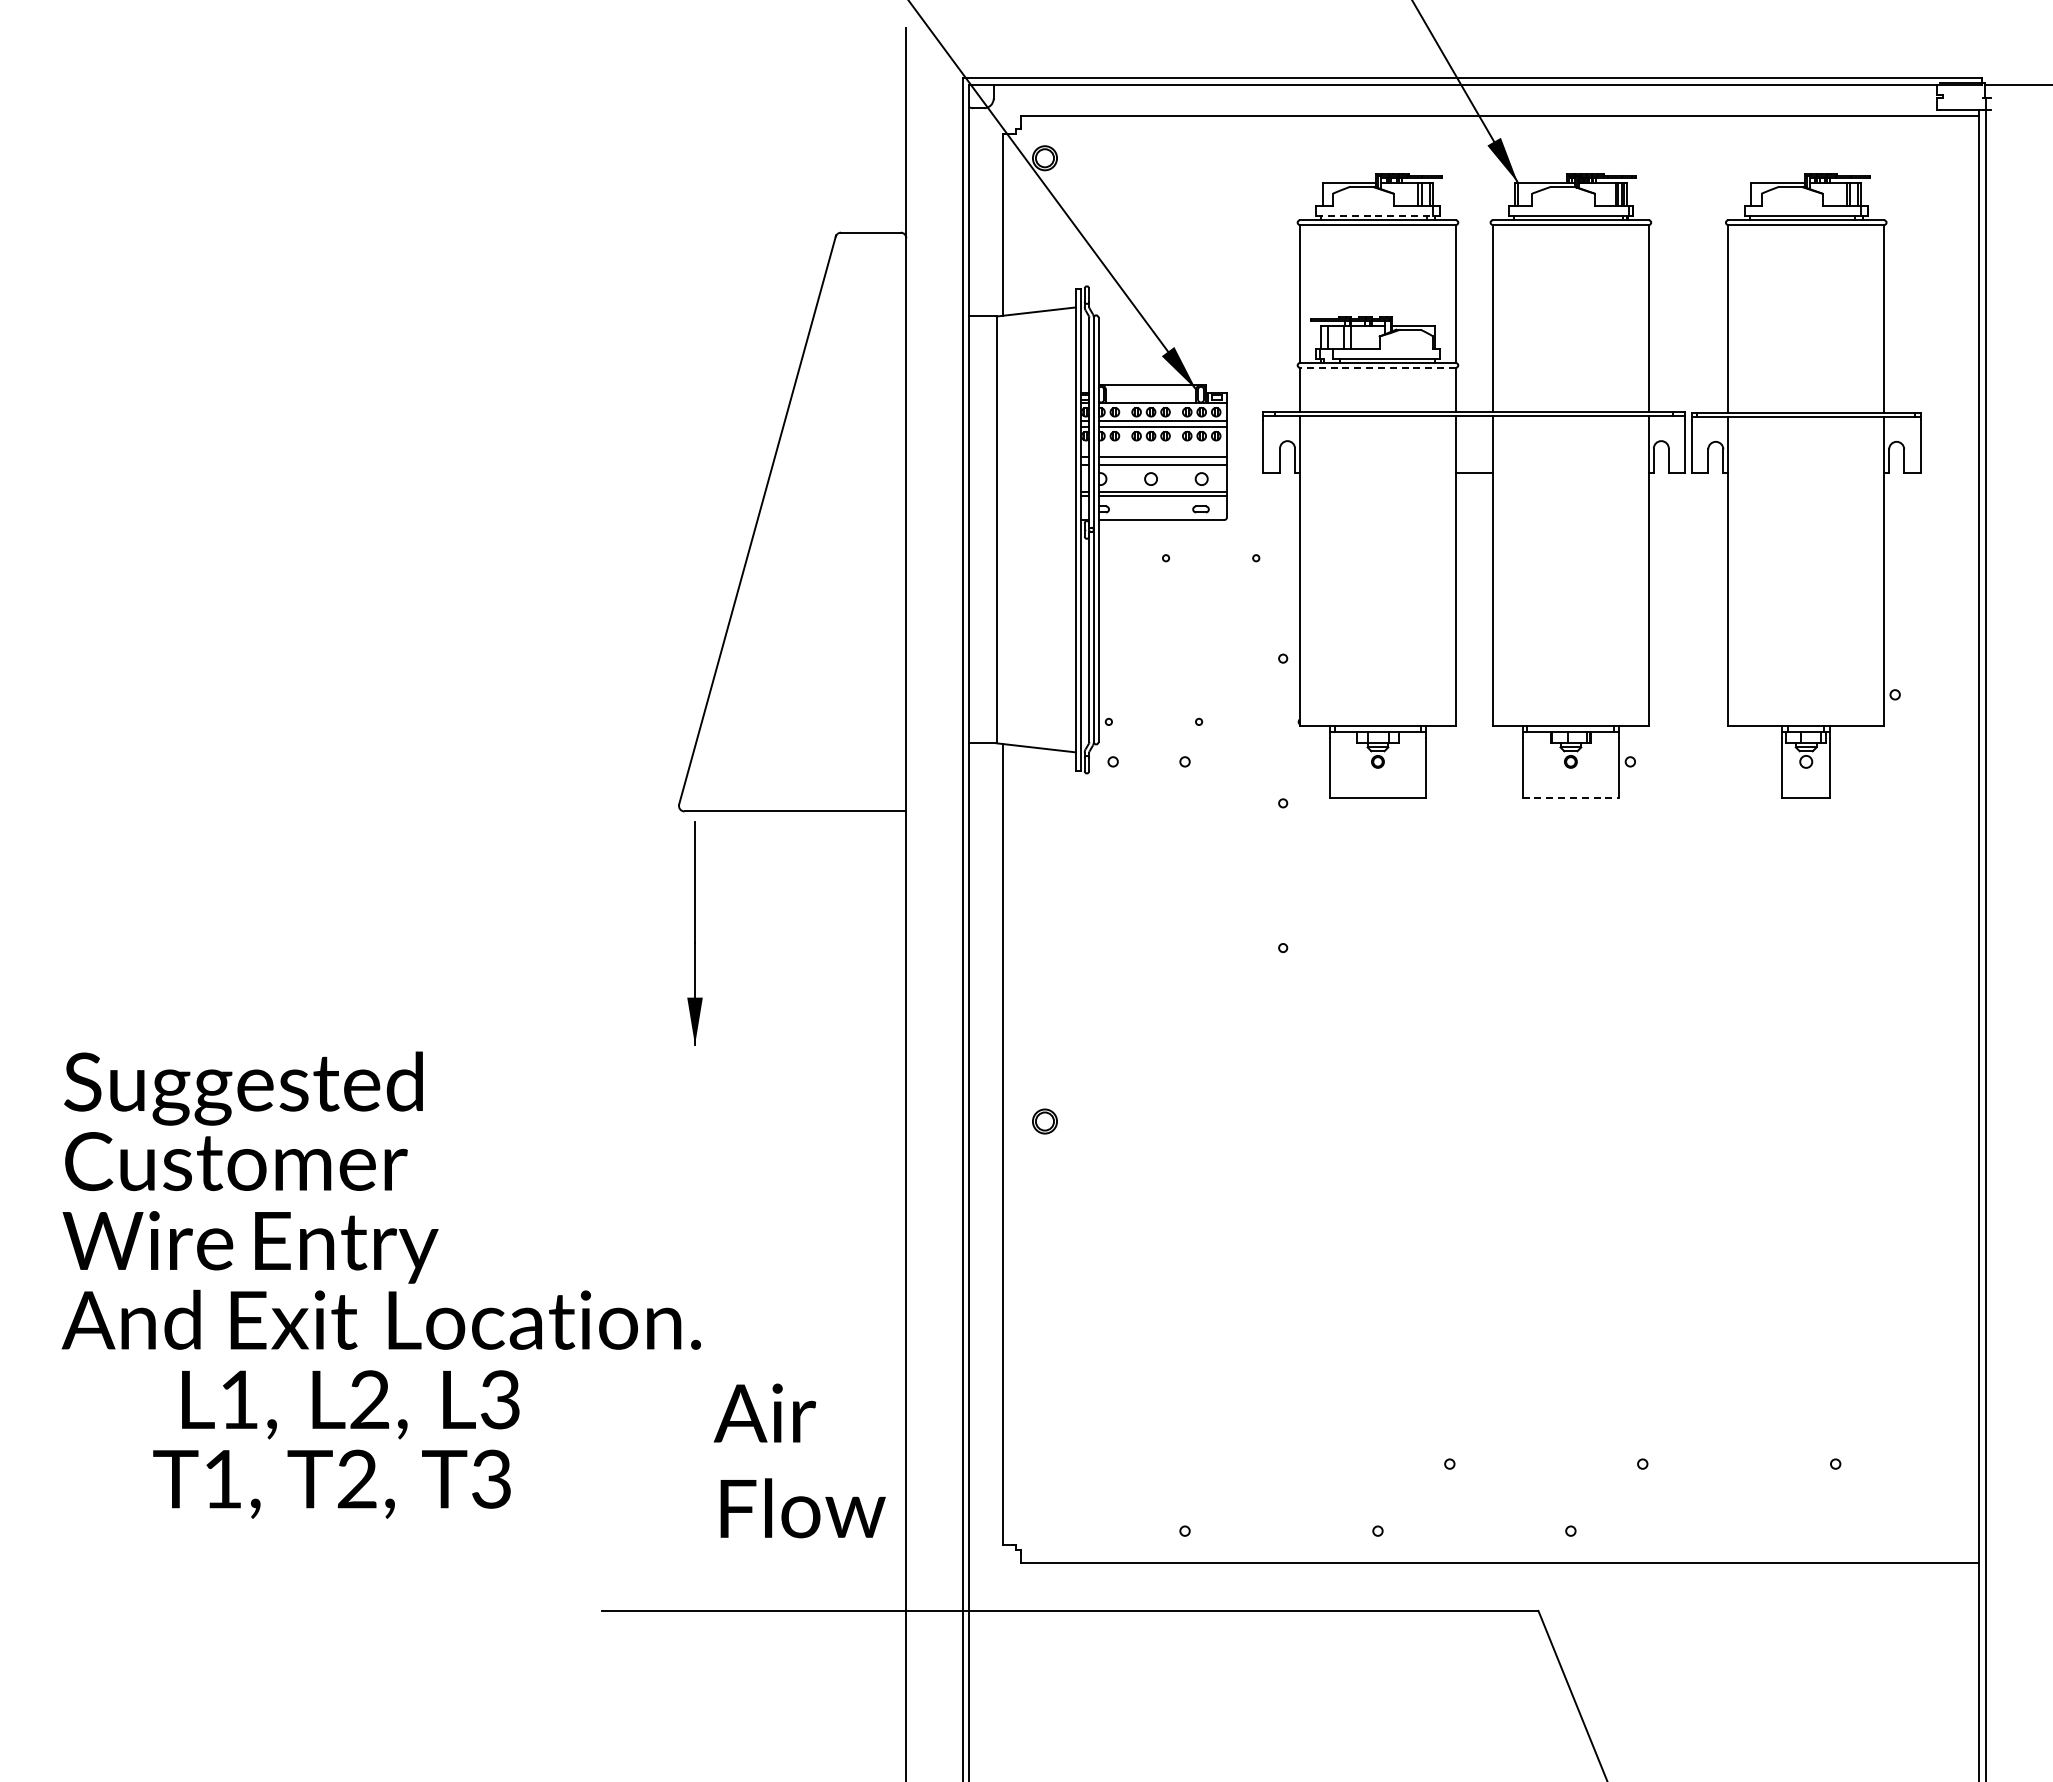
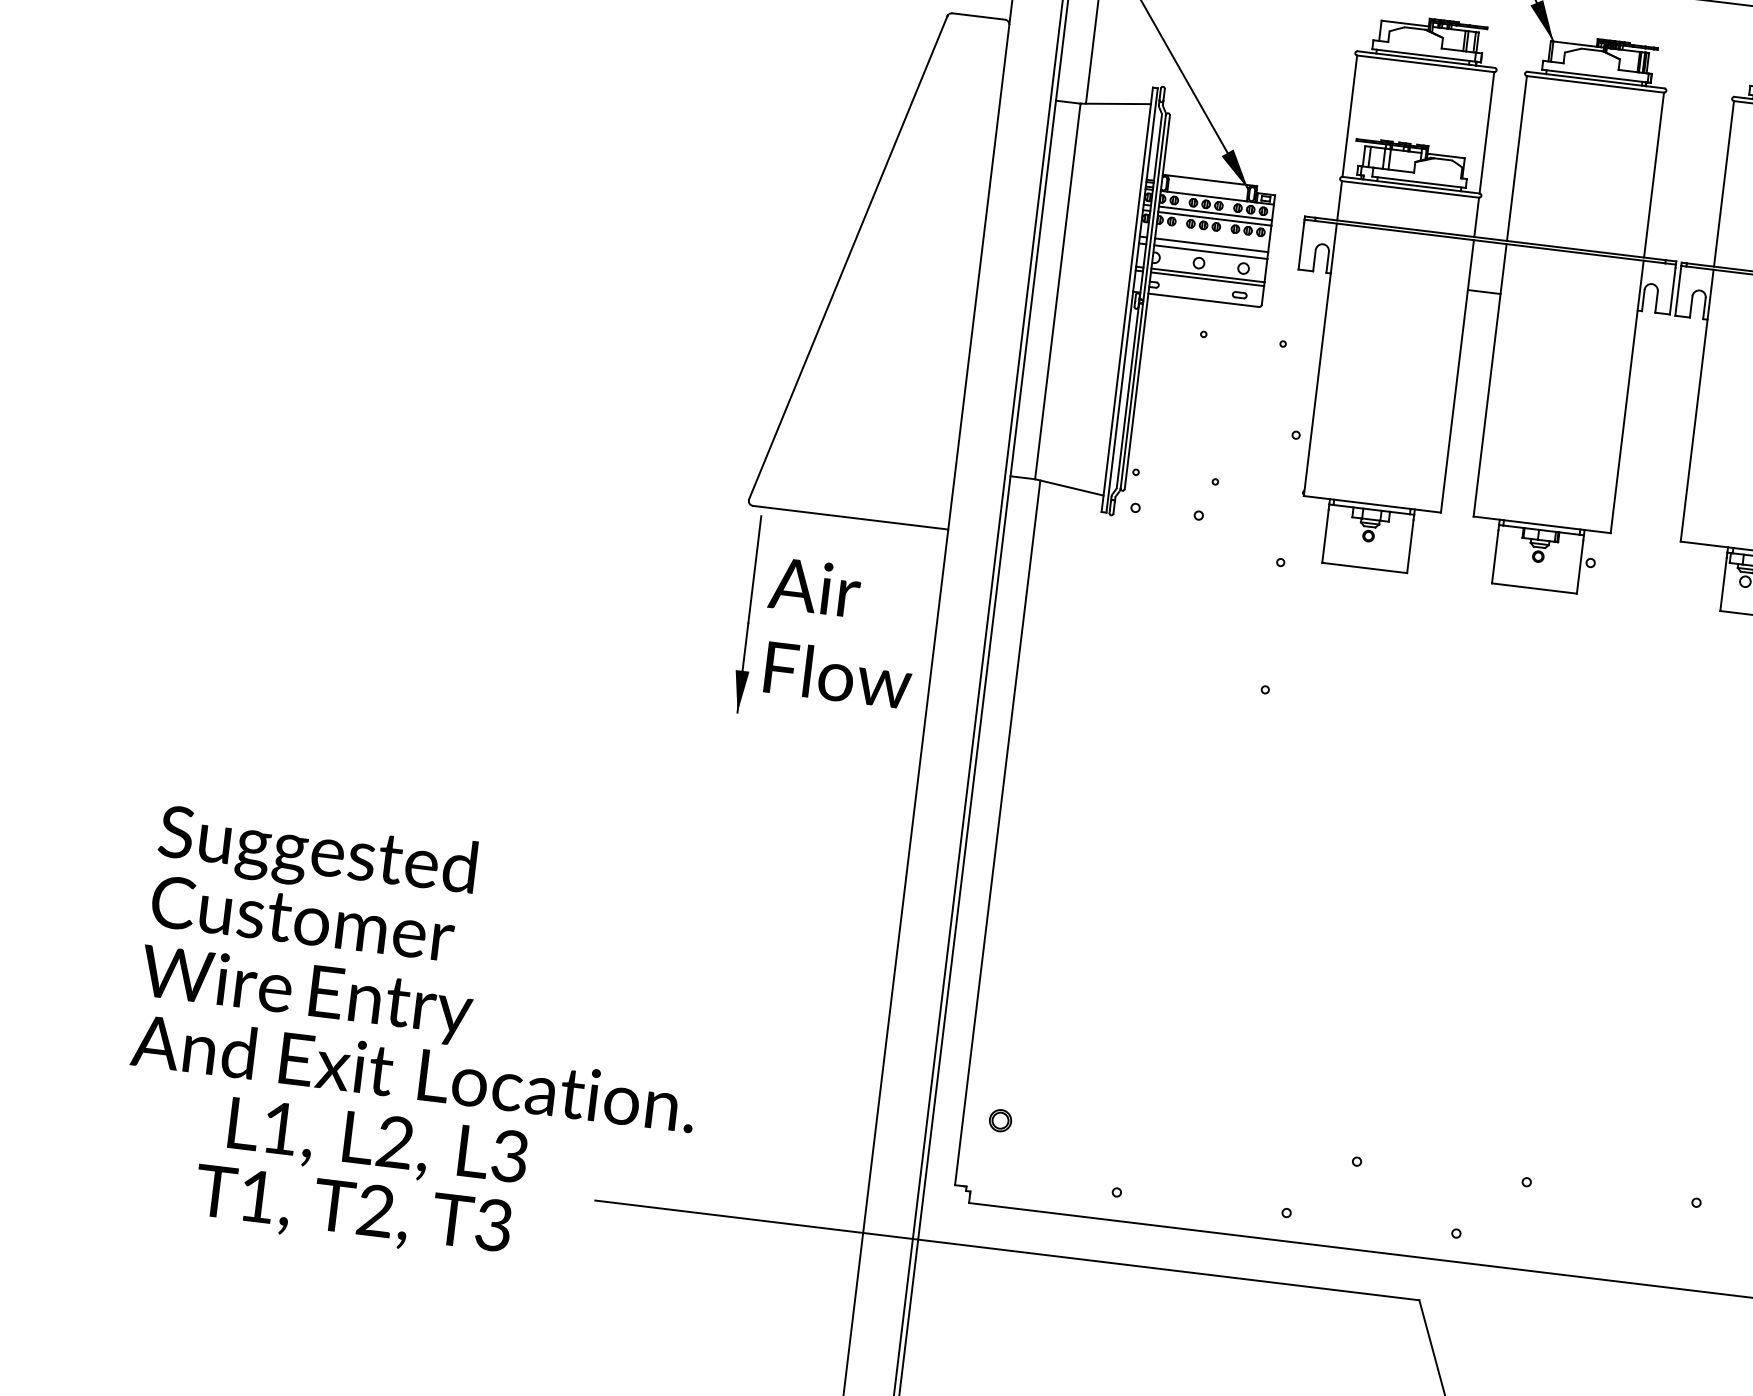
line: (1375, 215) -> (1424, 55), dashed -> solid
line: (1377, 367) -> (1410, 189), dashed -> solid
line: (1571, 798) -> (1534, 588), dashed -> solid
part: (1044, 1121) -> (1000, 1120), moved
text: (380, 1284) -> (416, 1042), moved
text: (799, 1460) -> (840, 632), moved

